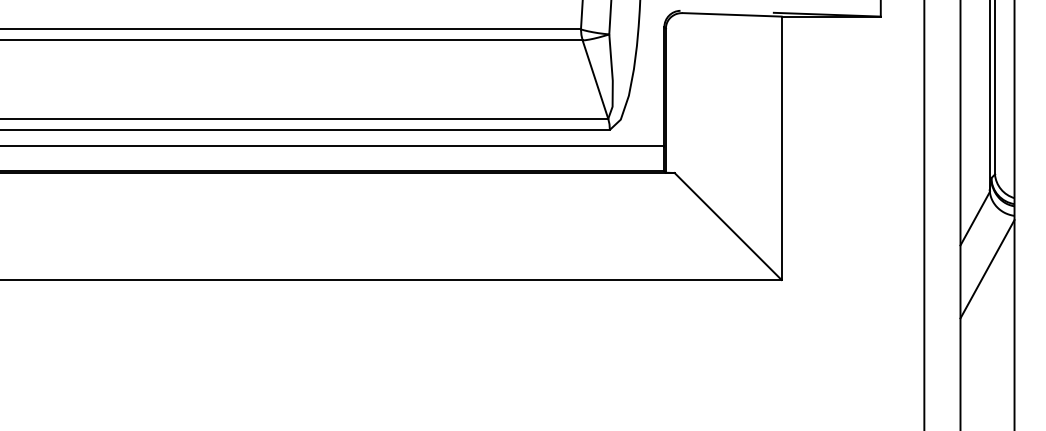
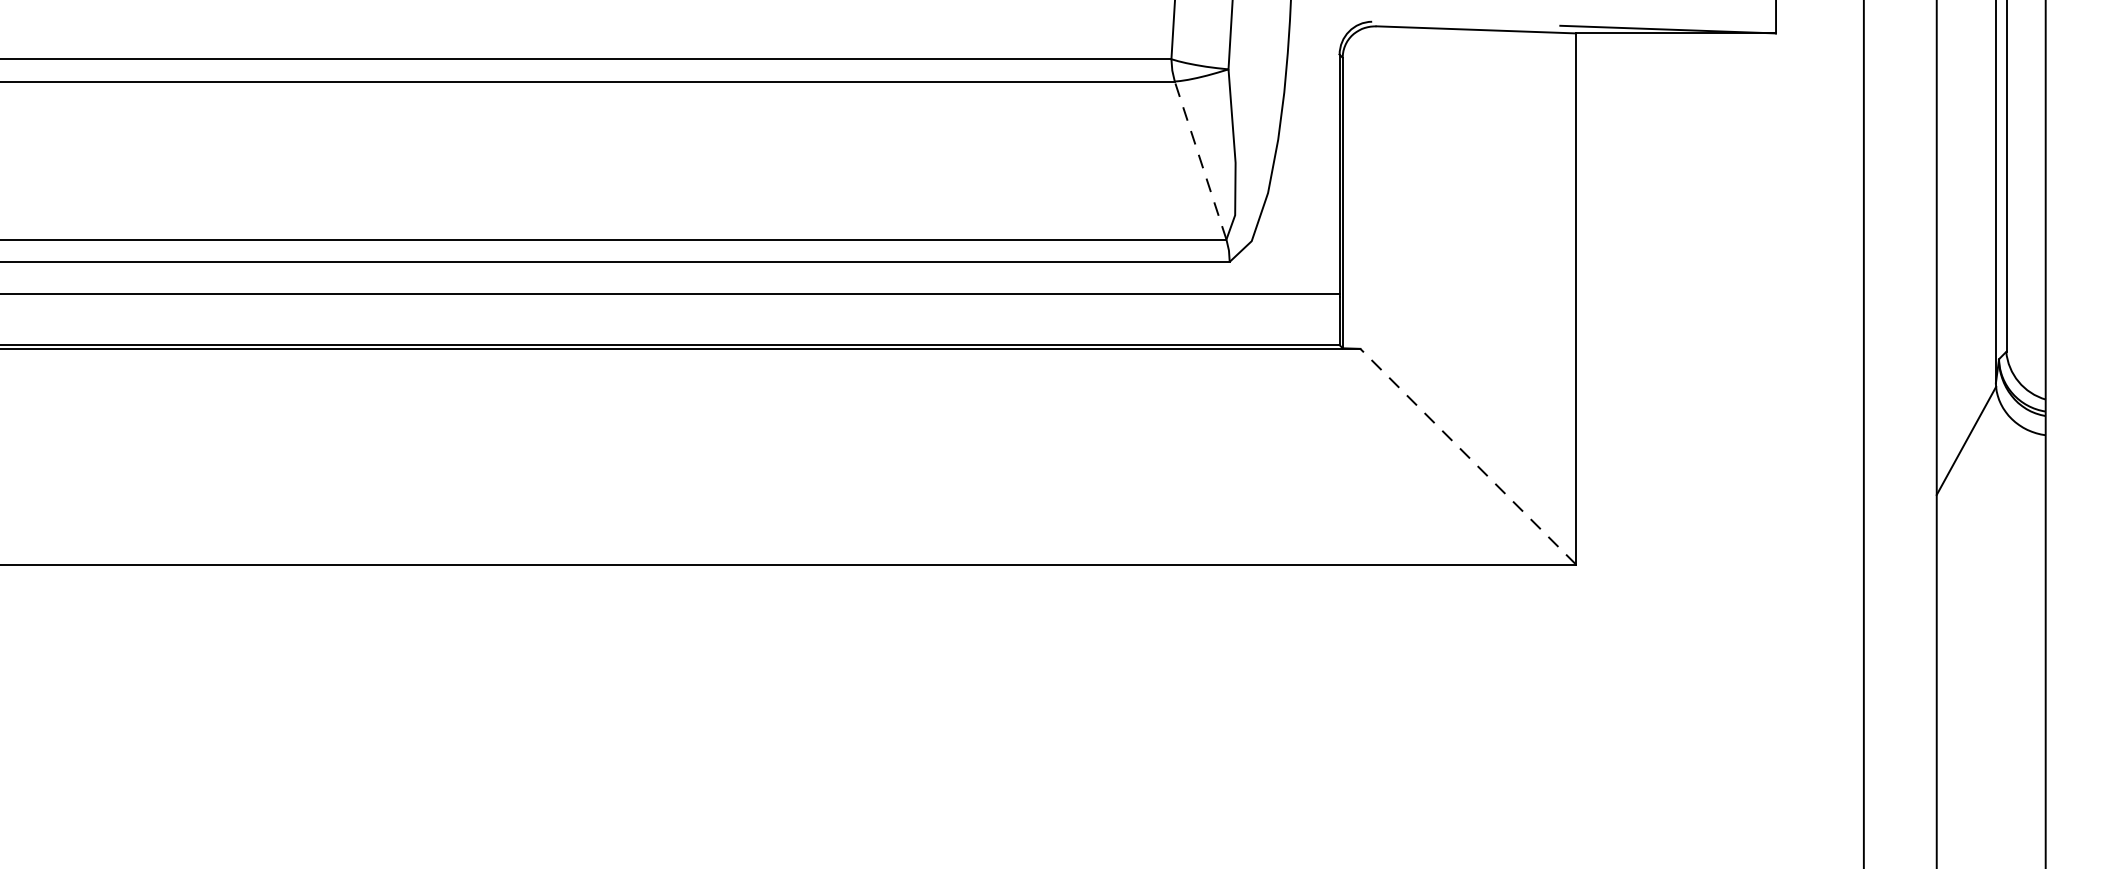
line: (595, 79) -> (1200, 160), solid -> dashed
line: (728, 226) -> (1468, 456), solid -> dashed
line: (987, 269) -> (1991, 543), removed

